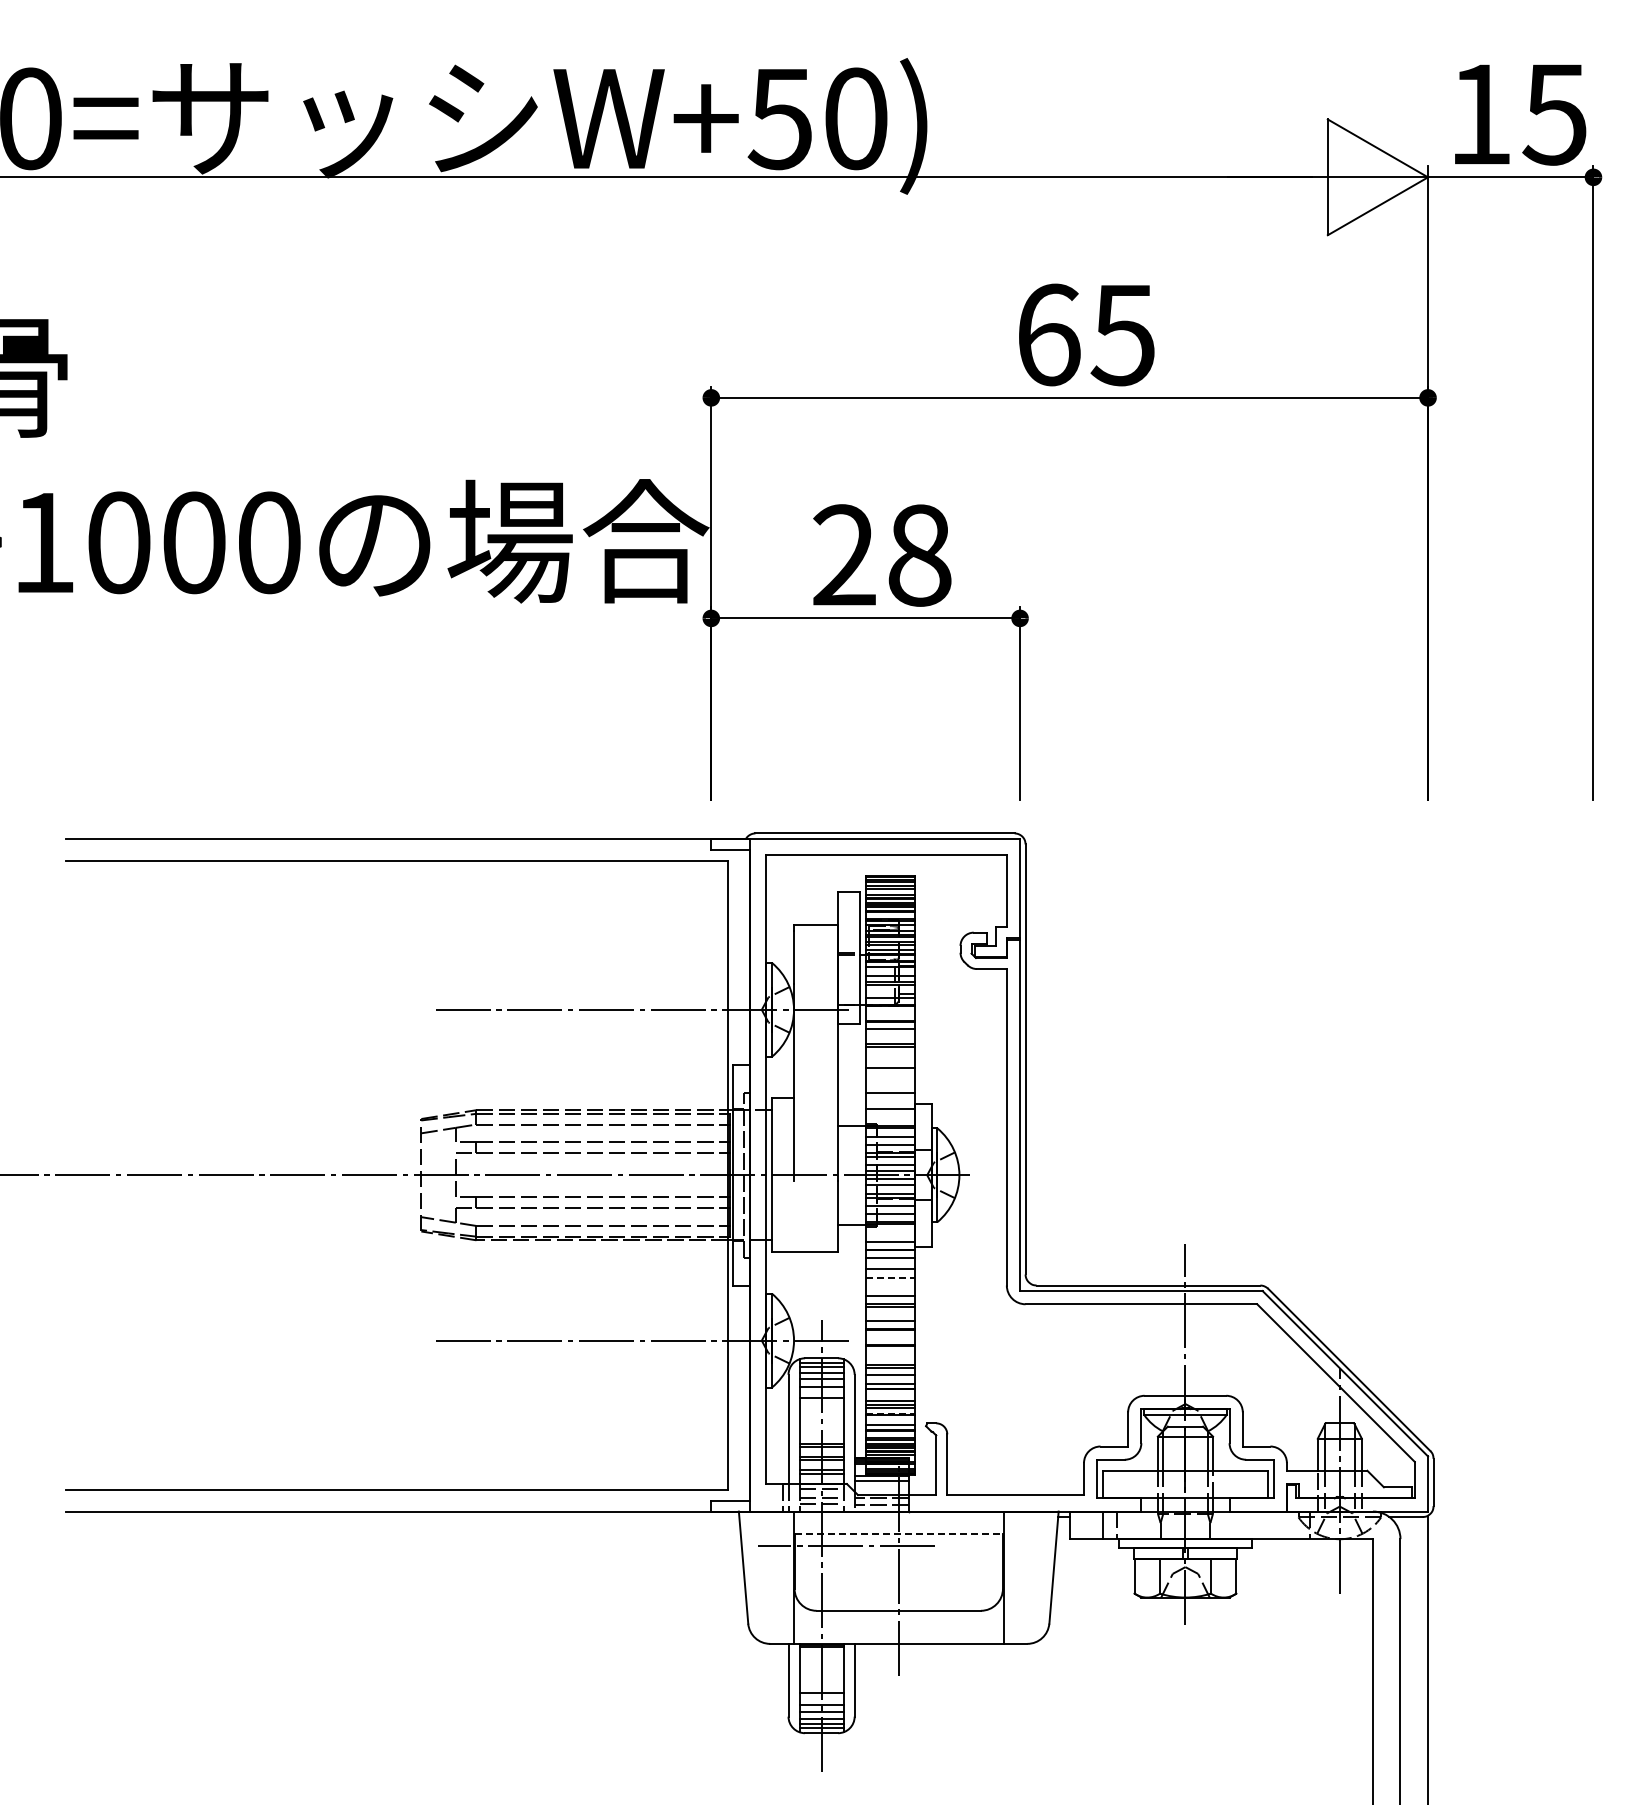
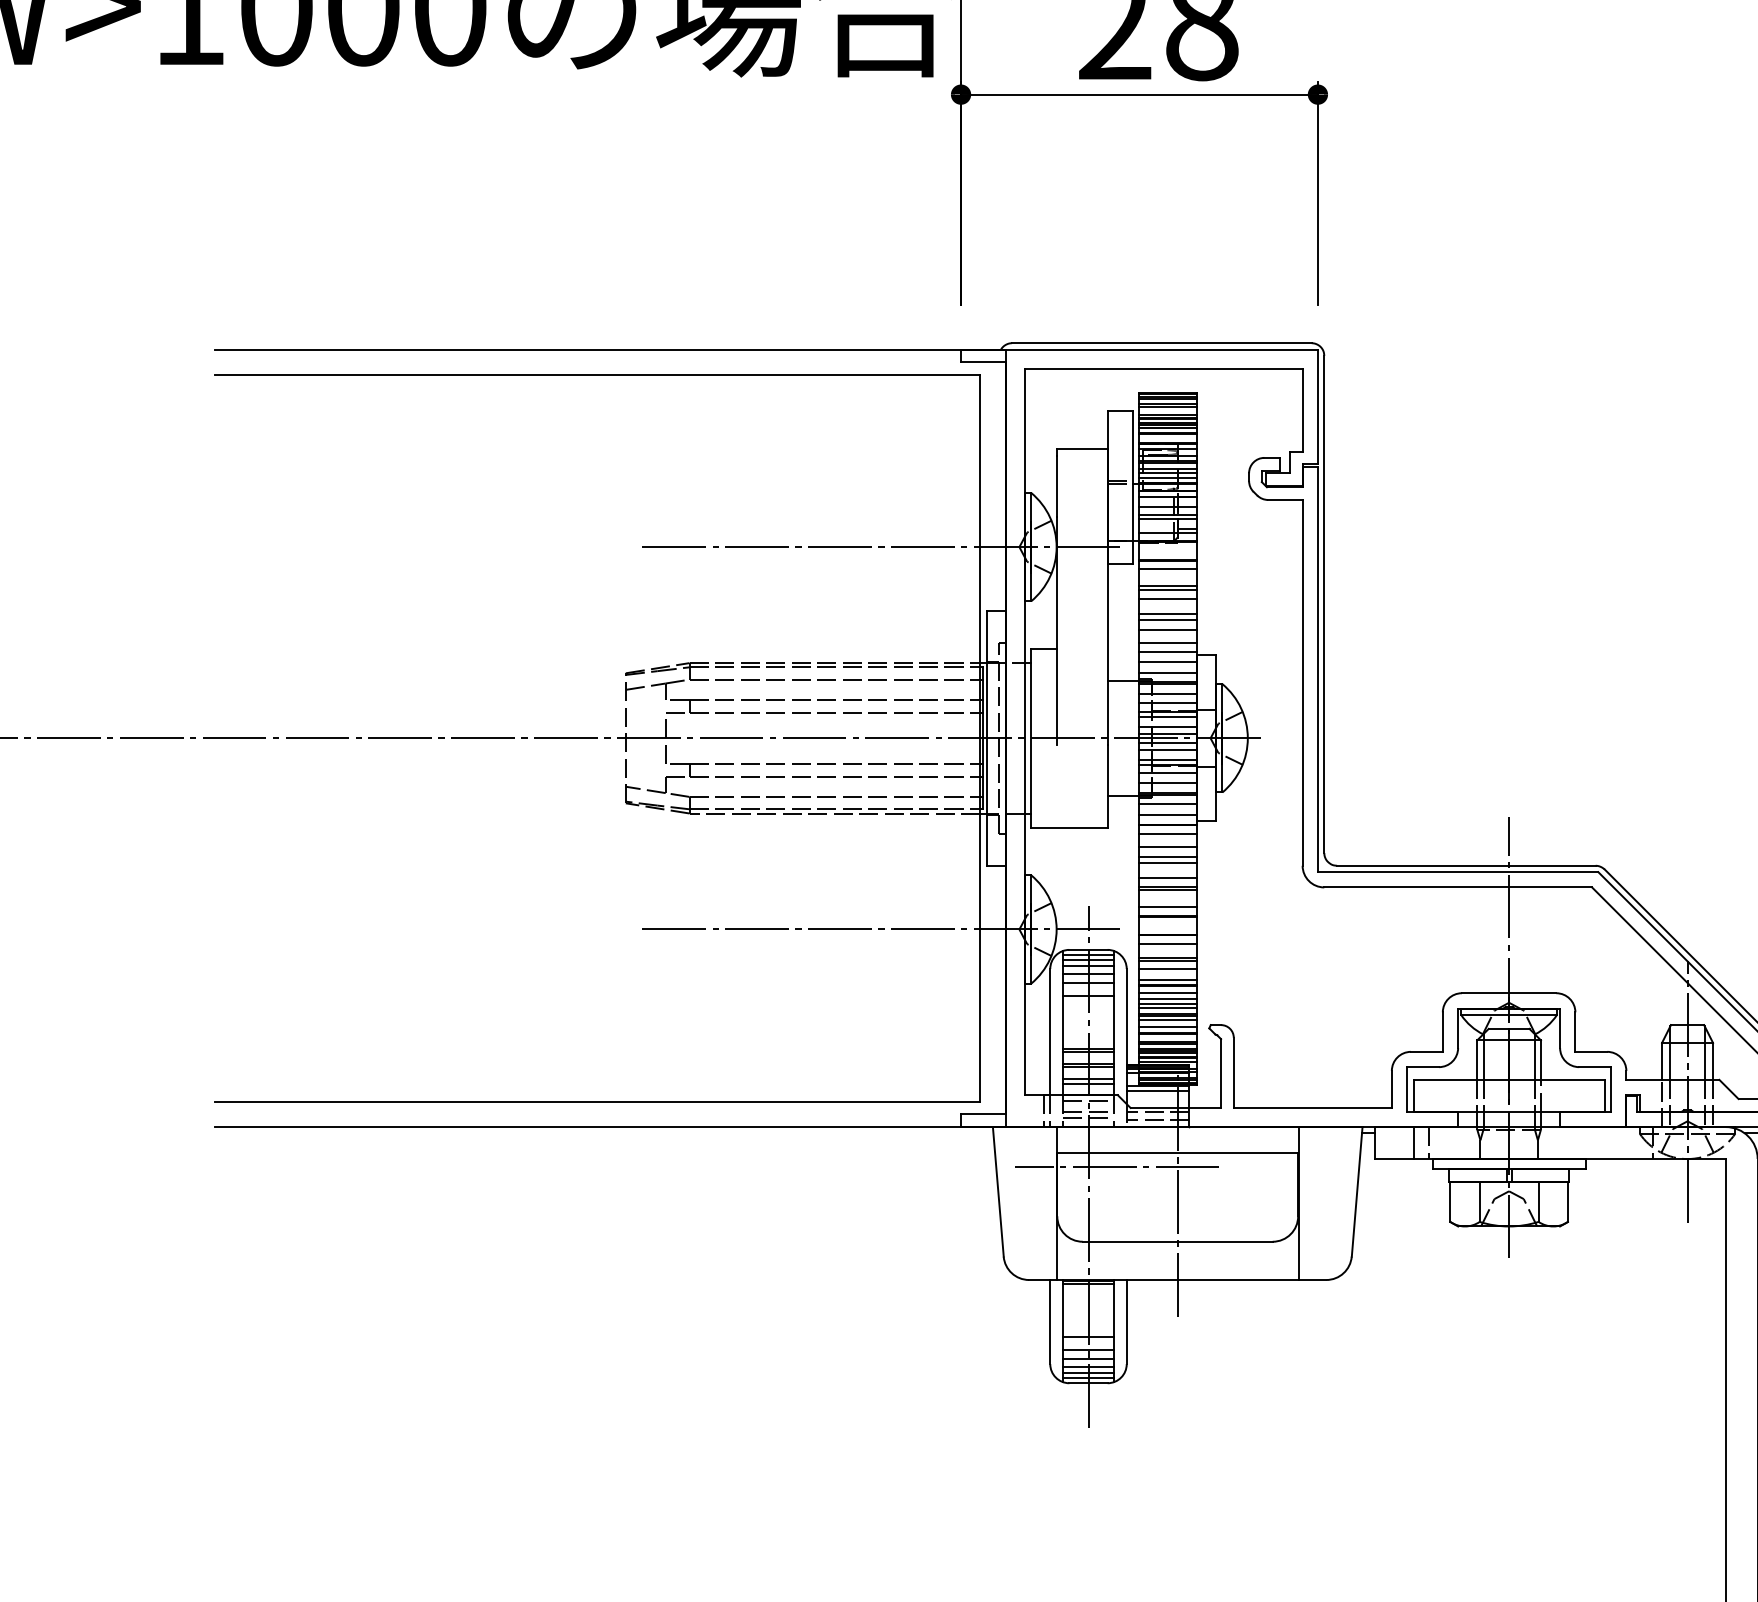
line: (890, 1054) -> (1168, 598), added
line: (890, 1073) -> (1168, 620), added
line: (890, 1081) -> (1168, 629), added
line: (890, 1100) -> (1168, 651), added
line: (890, 1118) -> (1168, 672), added
line: (890, 1231) -> (1168, 803), added
line: (890, 1277) -> (1168, 856), dashed -> solid
line: (890, 1282) -> (1168, 862), added
line: (890, 1352) -> (1168, 943), added
line: (890, 1395) -> (1168, 992), added
line: (890, 1413) -> (1168, 1013), dashed -> solid
line: (890, 1419) -> (1168, 1020), added
line: (899, 1533) -> (1178, 1152), dashed -> solid

